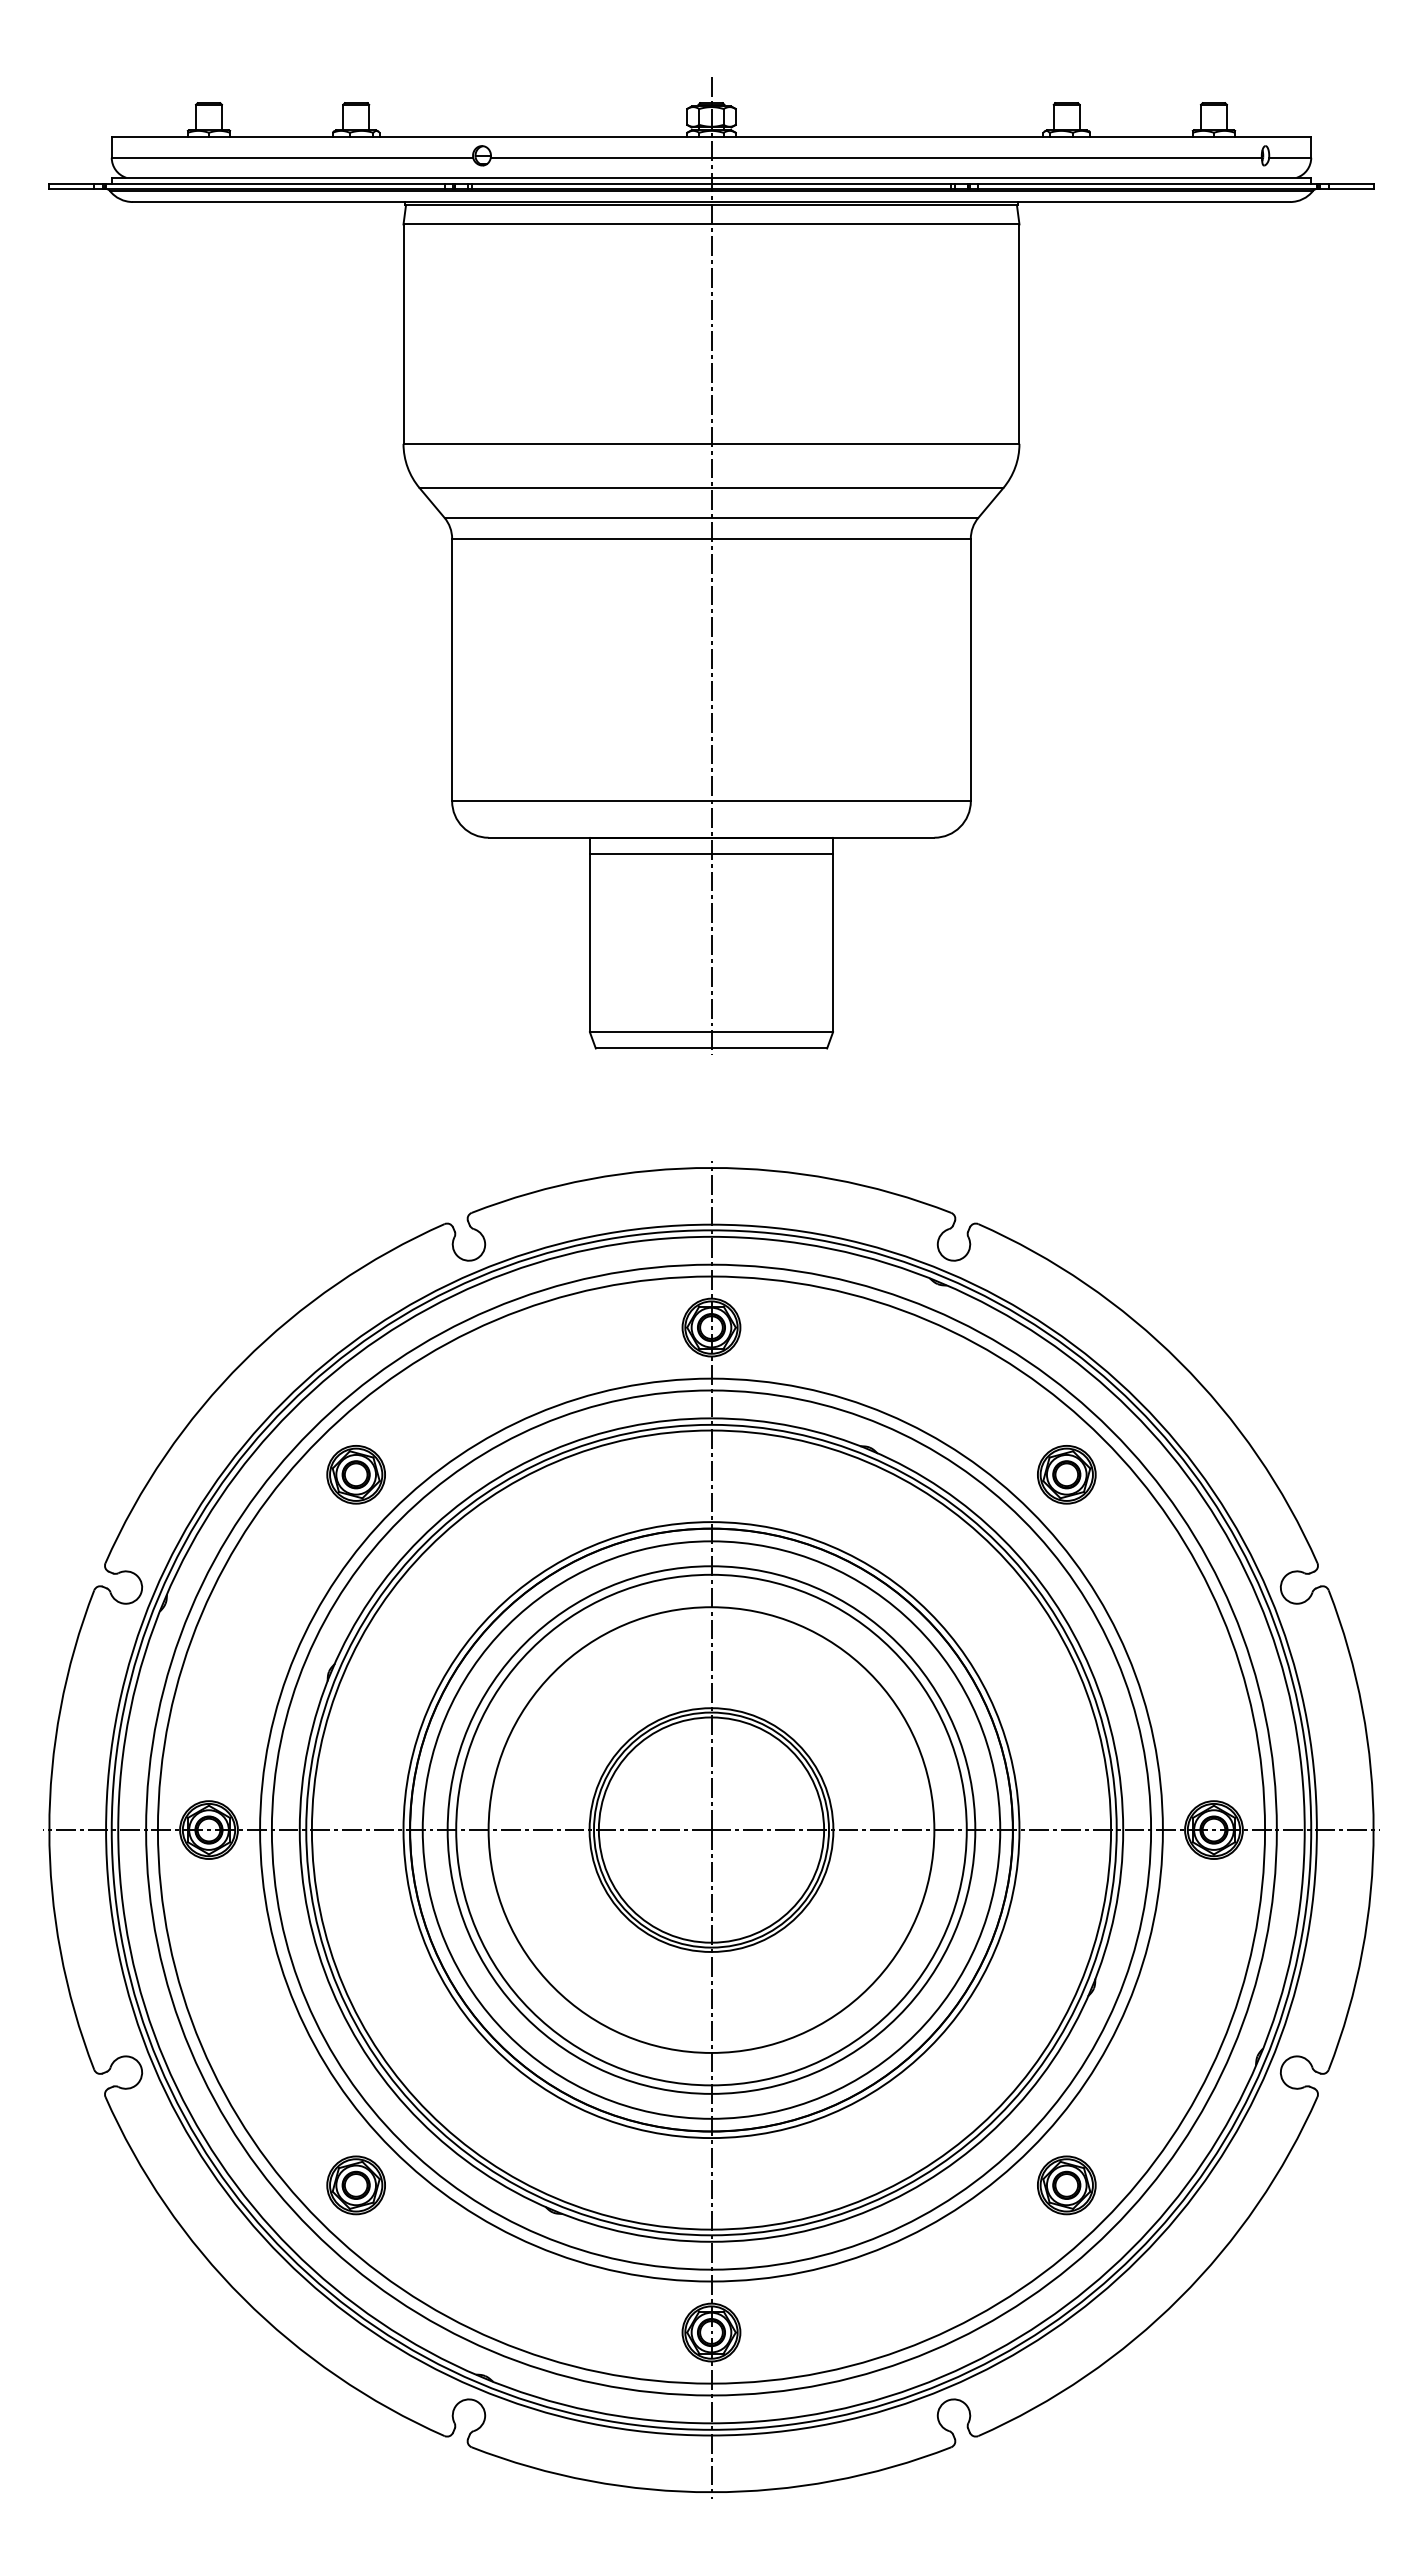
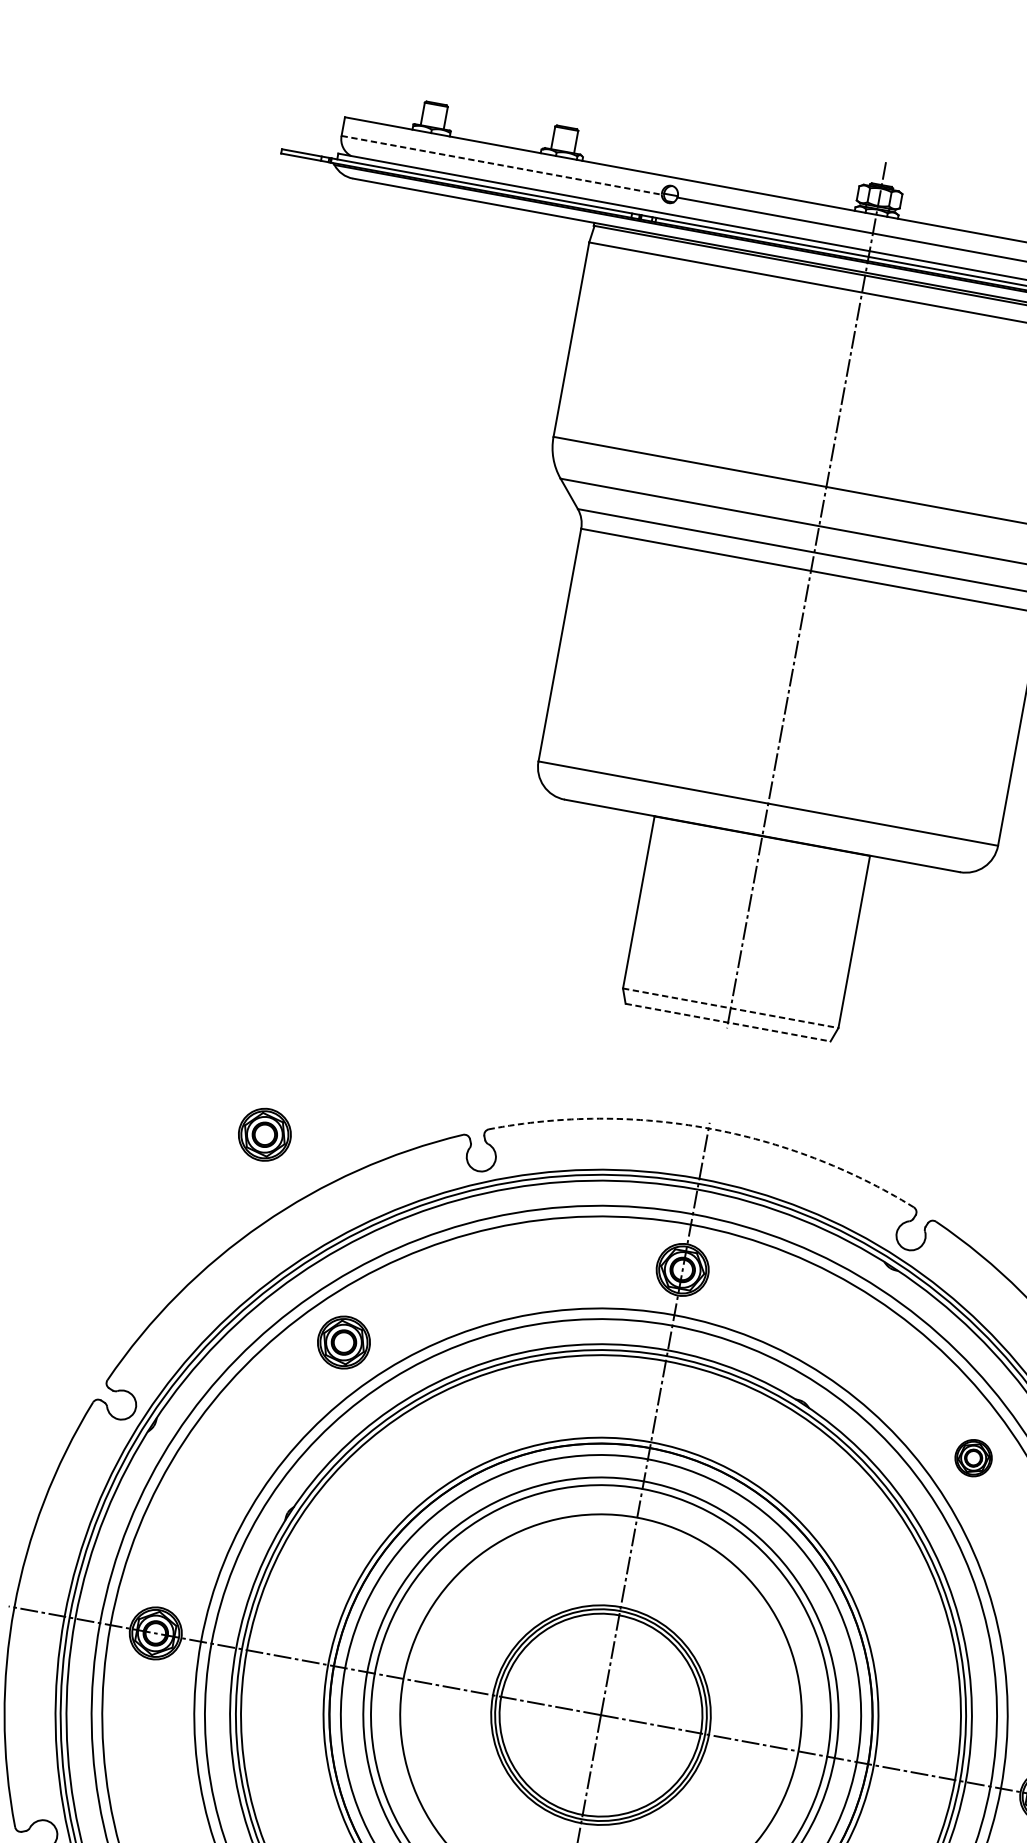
line: (292, 157) -> (501, 165), solid -> dashed
line: (711, 853) -> (759, 849), removed
line: (711, 1032) -> (730, 1008), solid -> dashed
line: (711, 1048) -> (728, 1022), solid -> dashed
arc: (711, 1167) -> (708, 1128), solid -> dashed
part: (227, 1263) -> (264, 1134), added
part: (1066, 1474) -> (973, 1457), size x0.7

